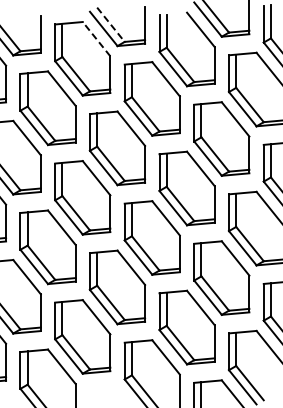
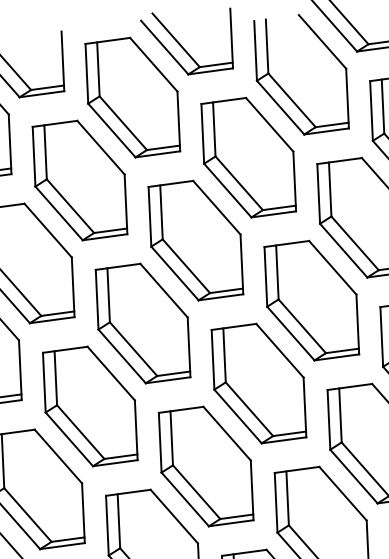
line: (110, 24) -> (175, 39), dashed -> solid
line: (96, 39) -> (153, 65), dashed -> solid

